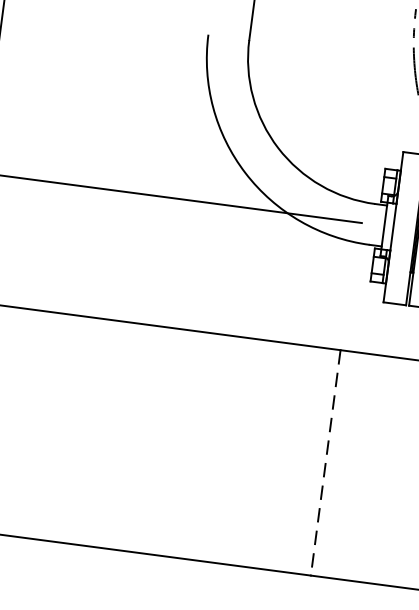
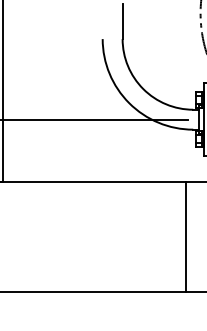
line: (324, 461) -> (185, 236), dashed -> solid

